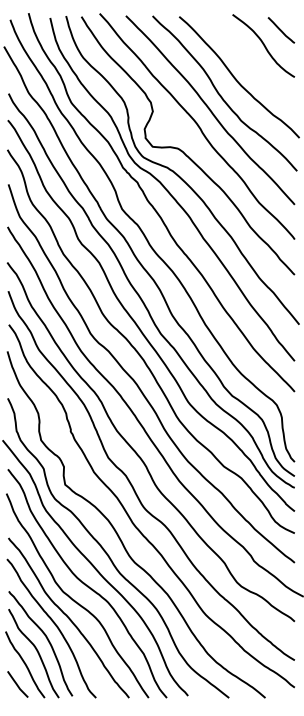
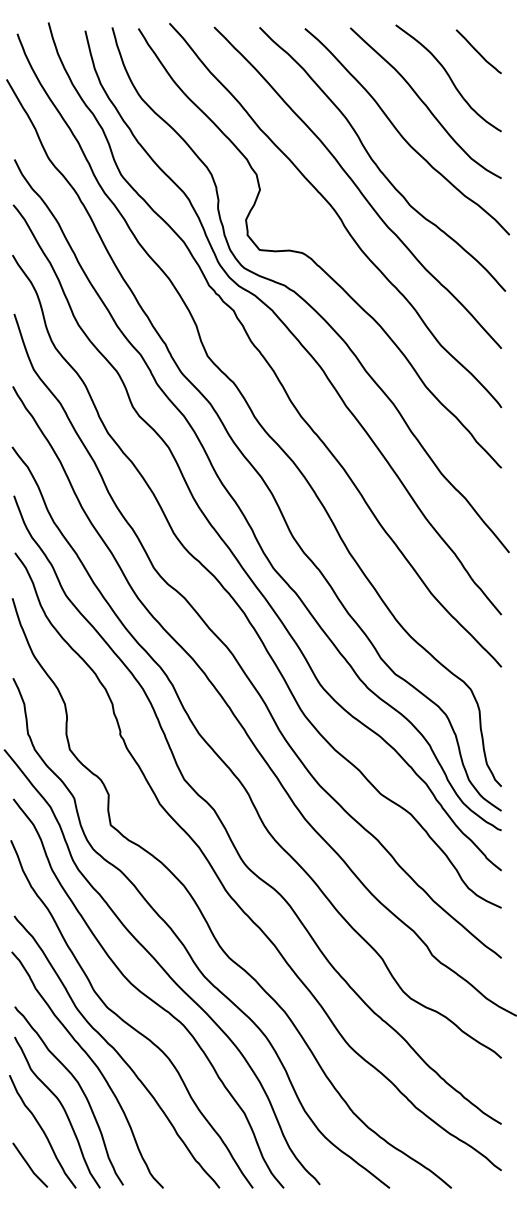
curve: (249, 60) -> (424, 103), added

